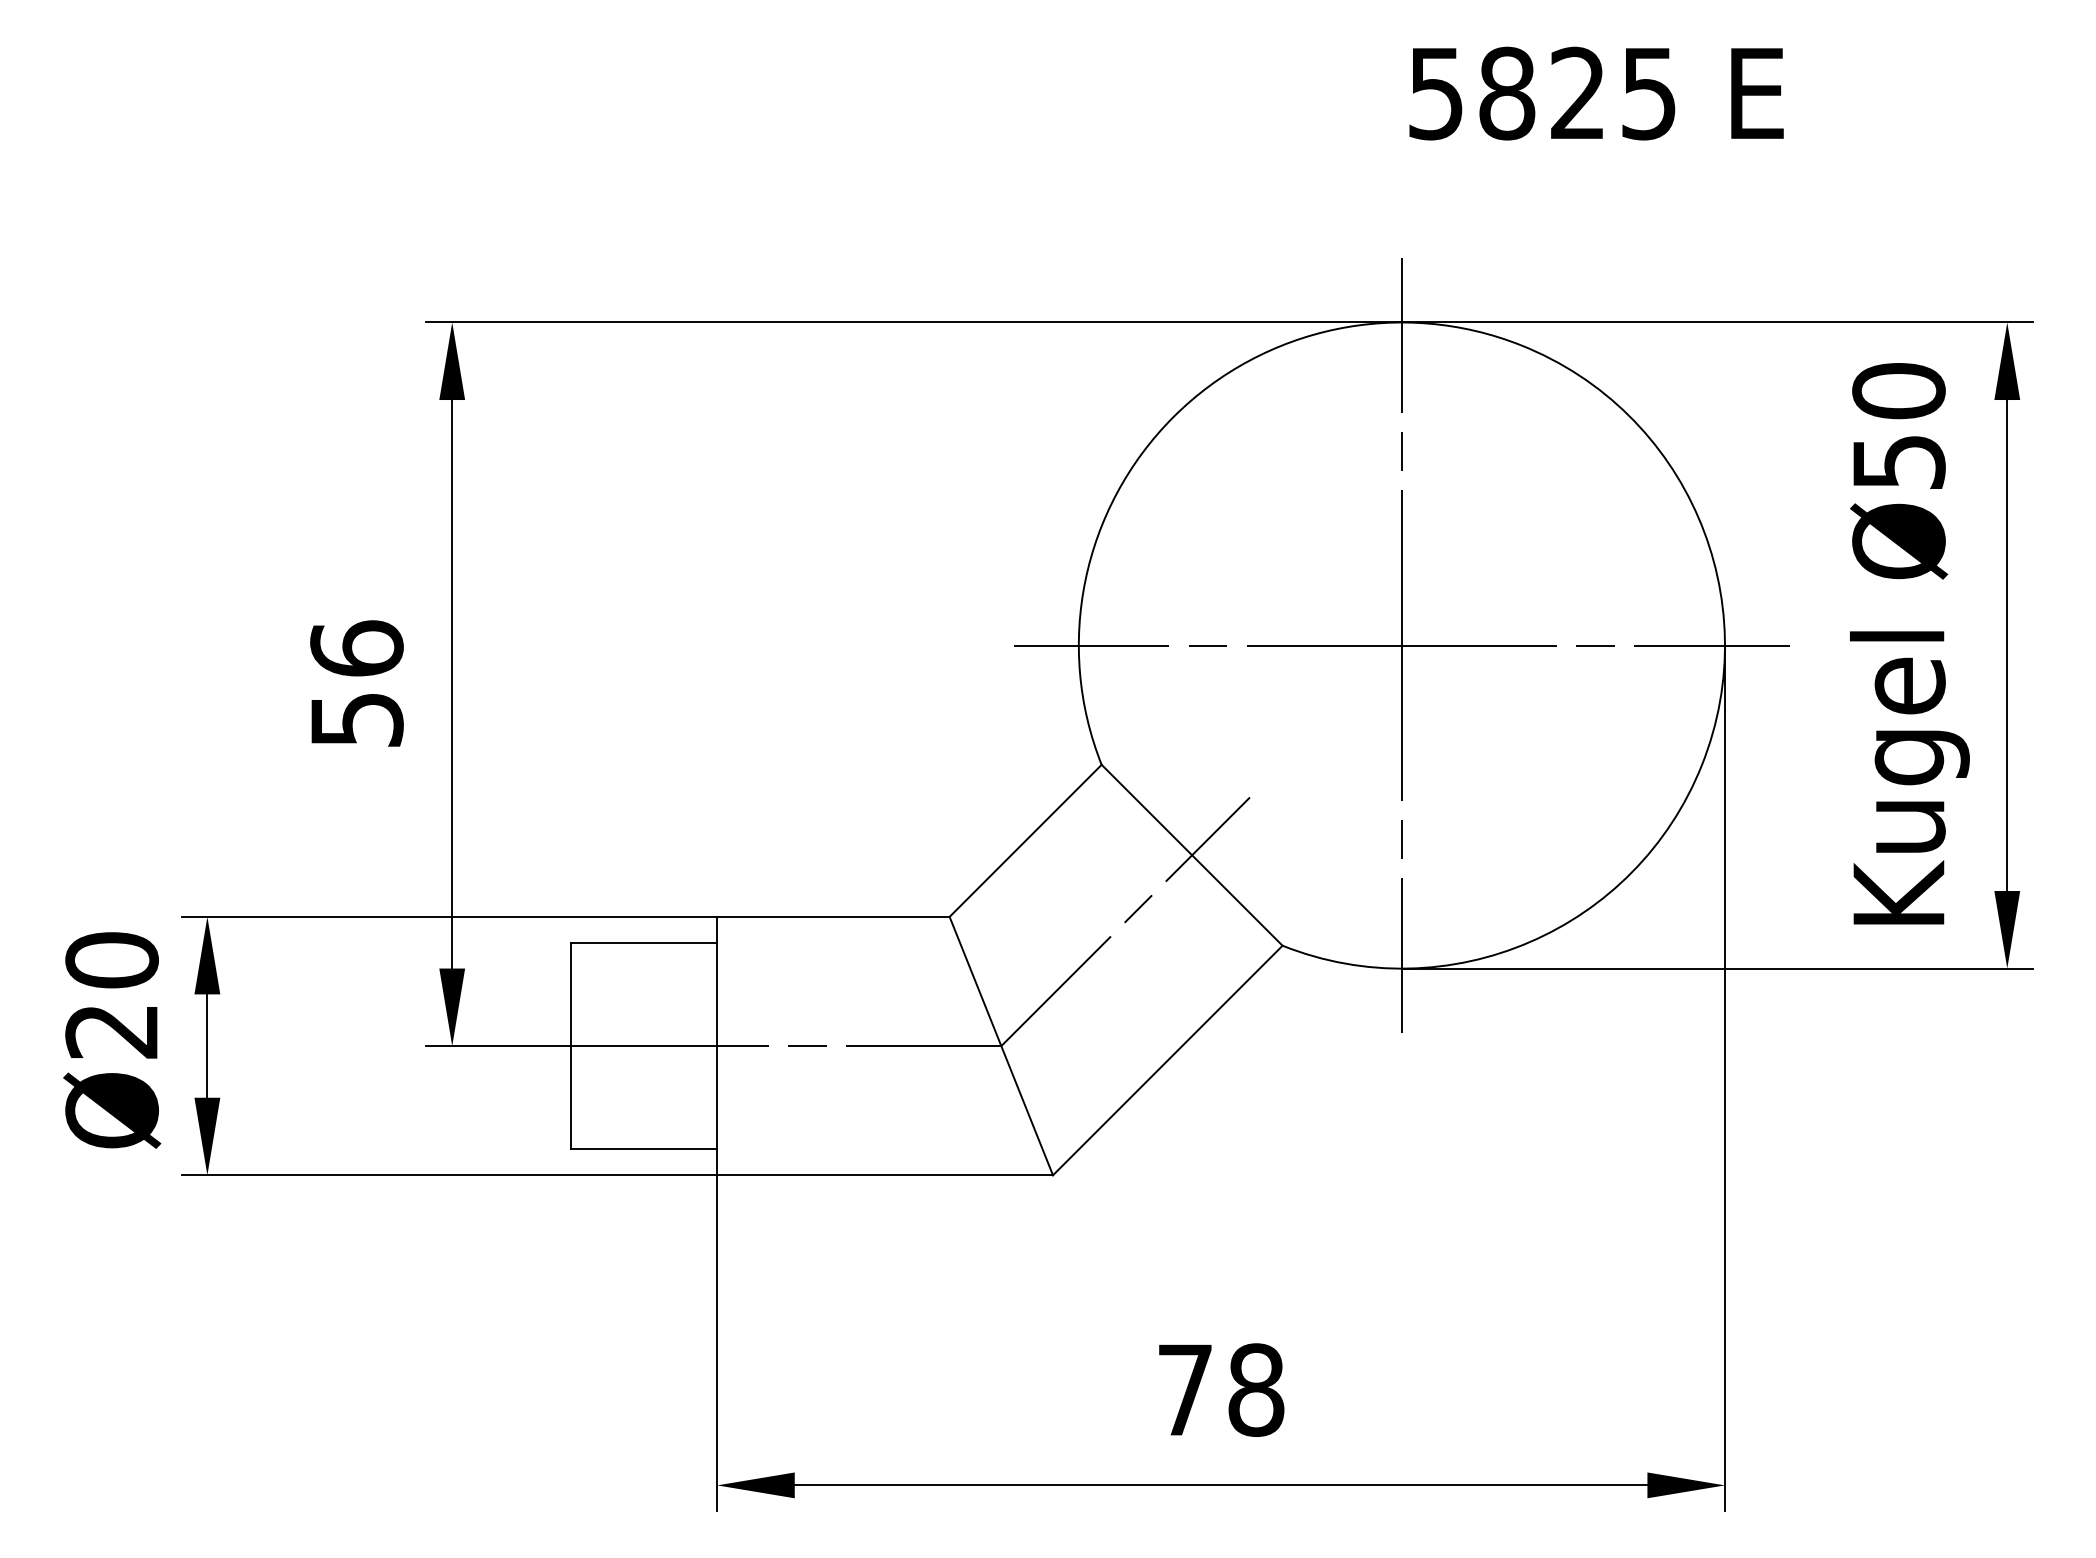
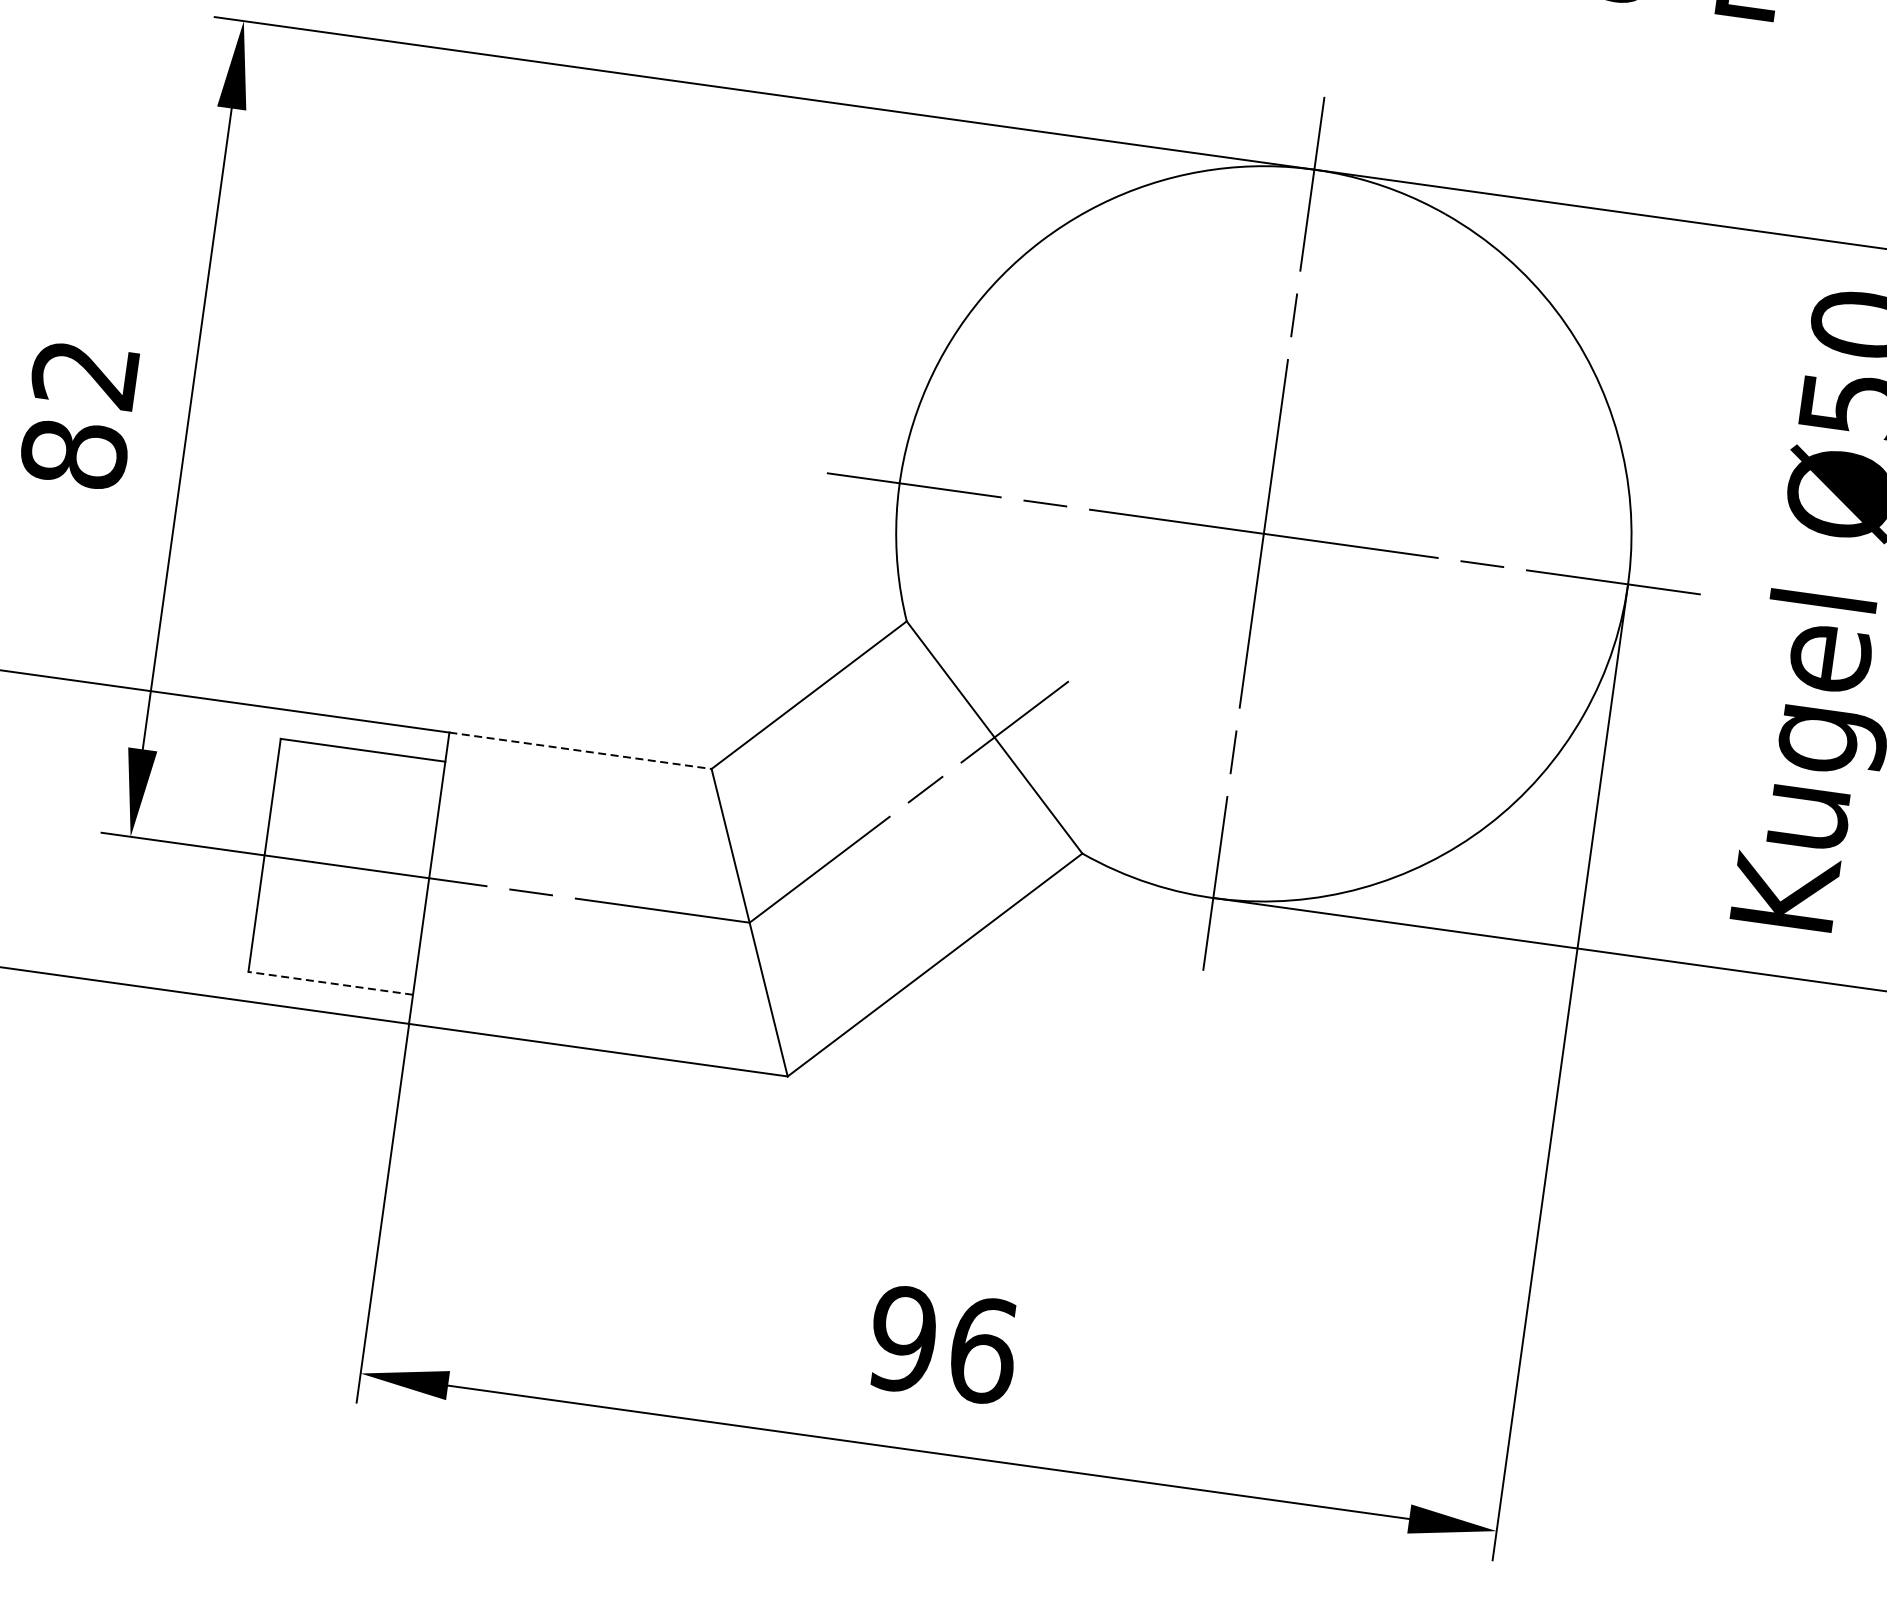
text: (356, 683) -> (79, 413), 56 -> 82
line: (833, 916) -> (580, 750), solid -> dashed
line: (643, 1149) -> (330, 983), solid -> dashed
text: (1220, 1389) -> (943, 1344), 78 -> 96

